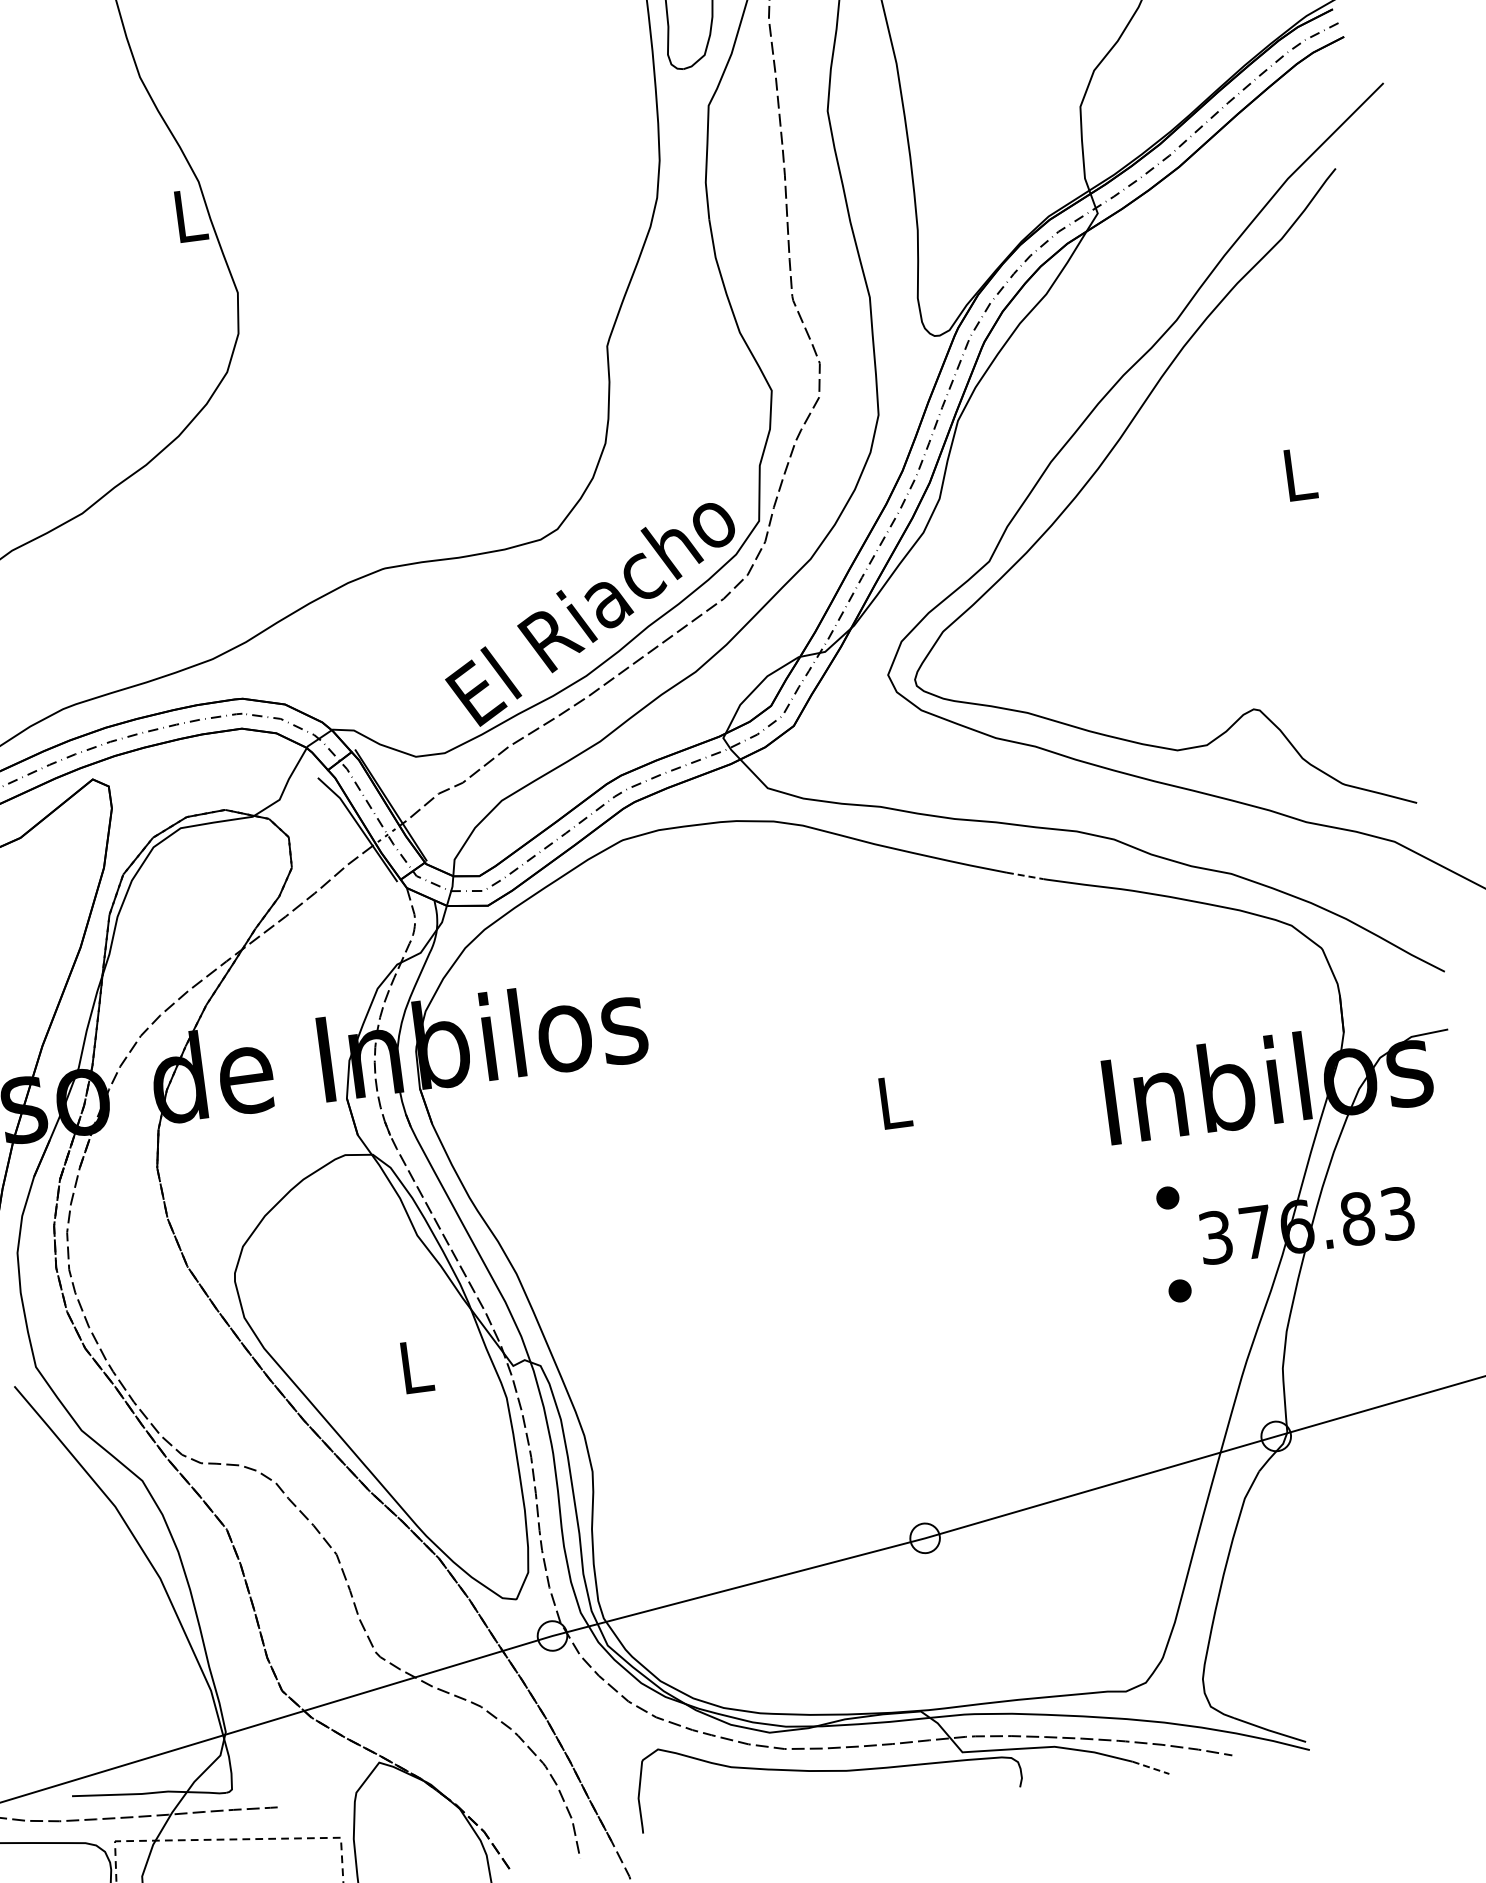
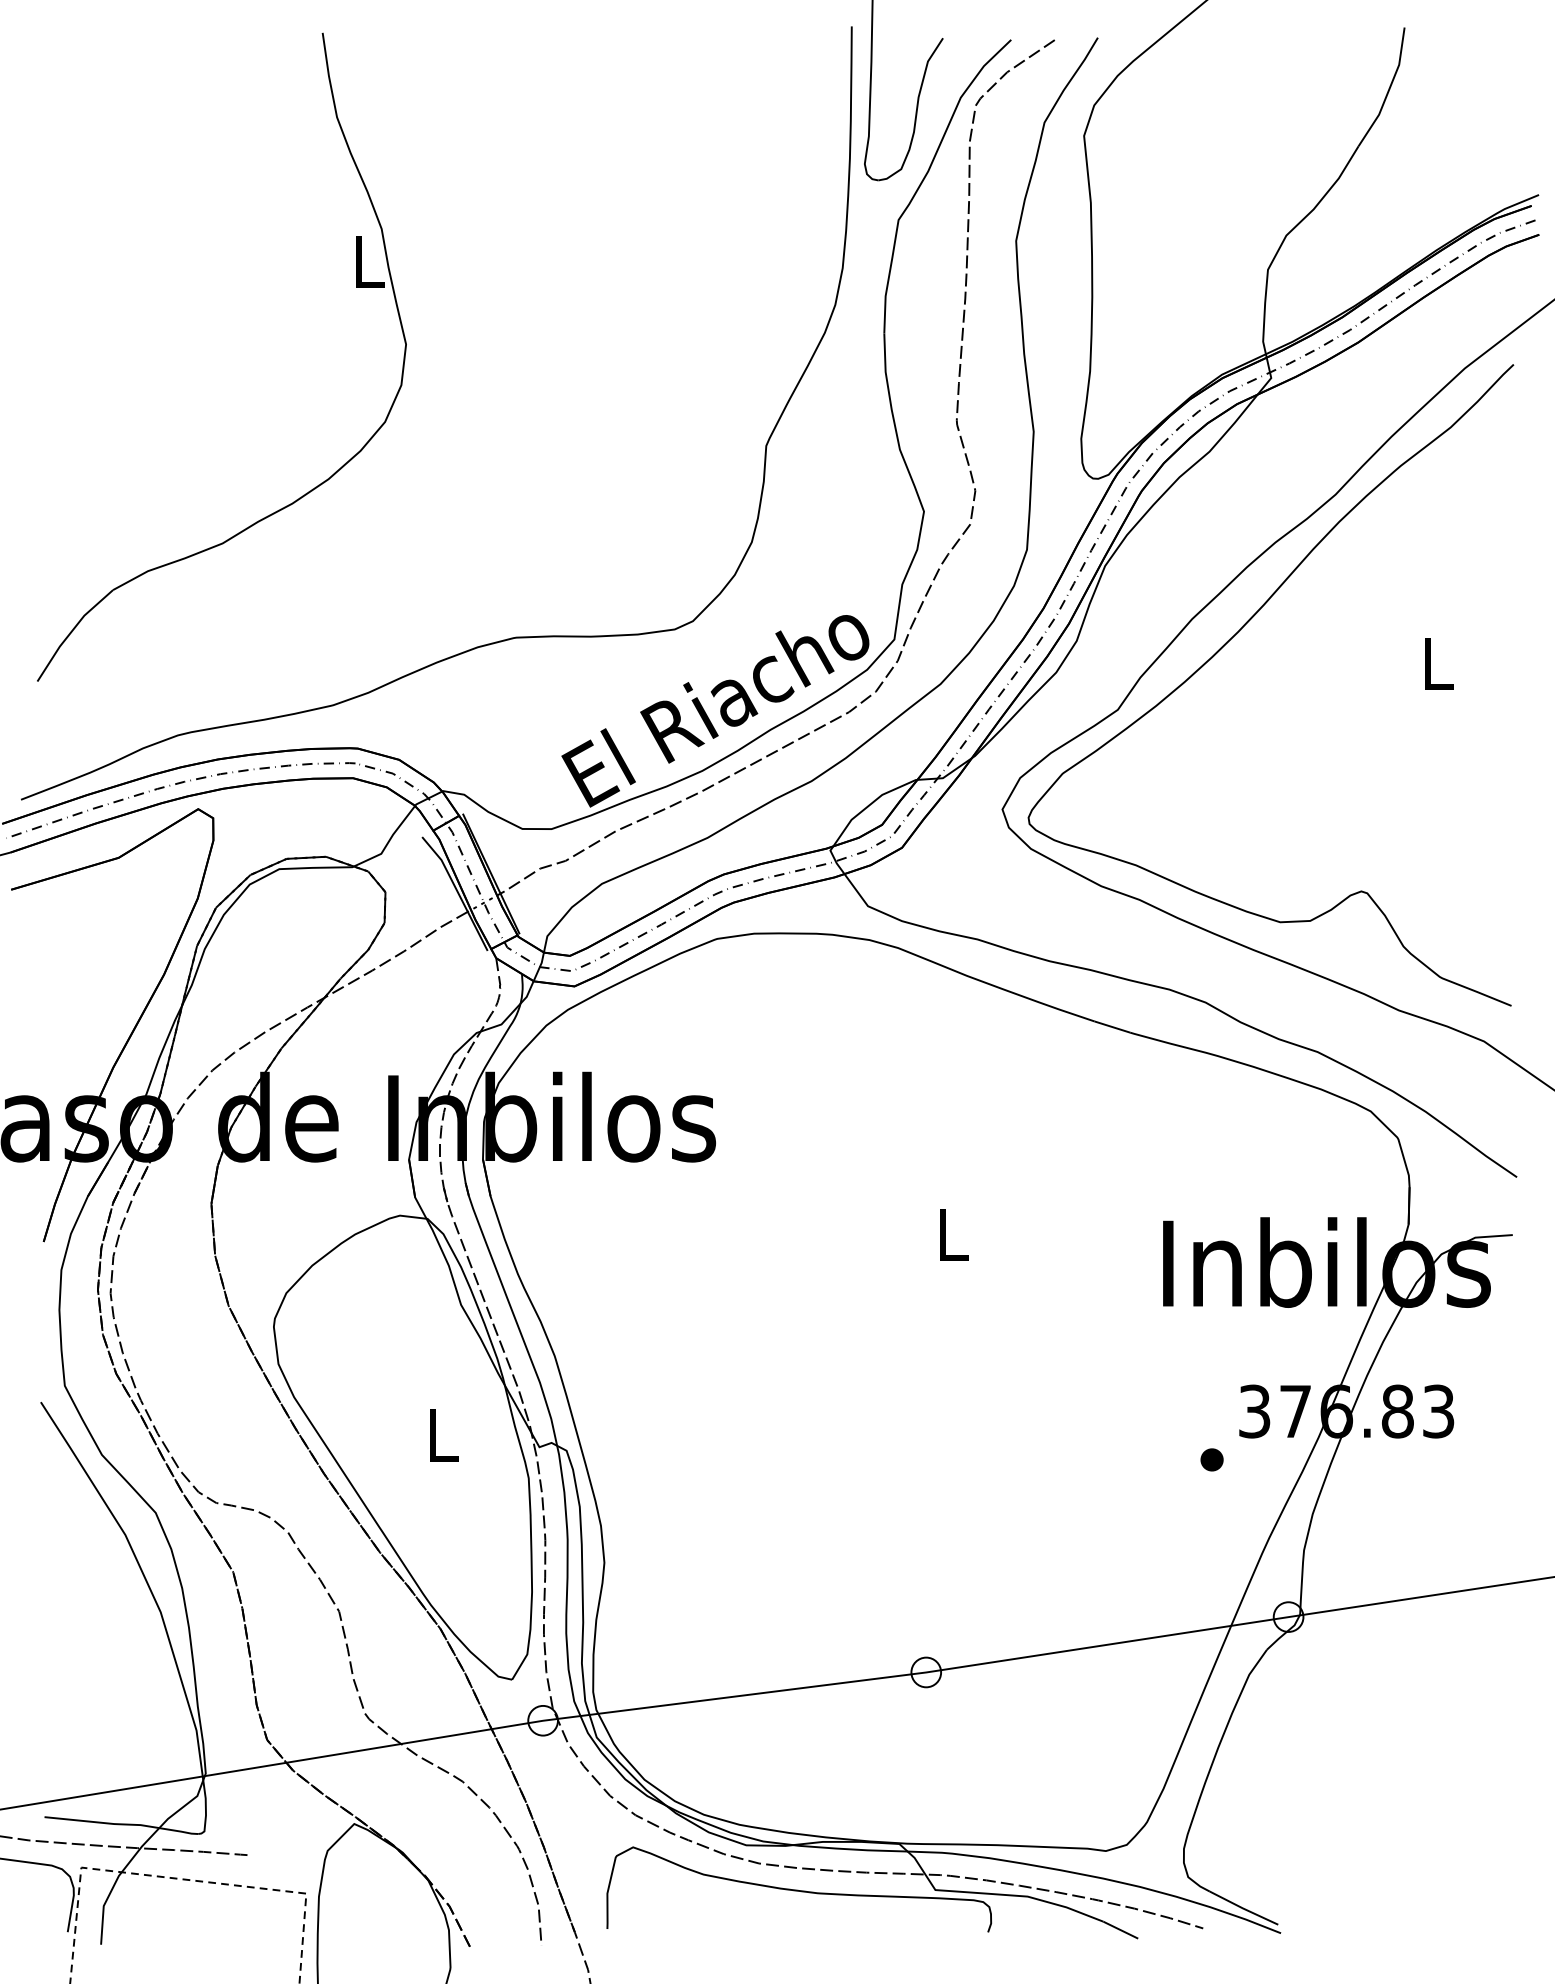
line: (1025, 876) -> (1112, 1027), dashed -> solid
part: (1167, 1197) -> (1211, 1365), removed
line: (1151, 1768) -> (1121, 1930), dashed -> solid

